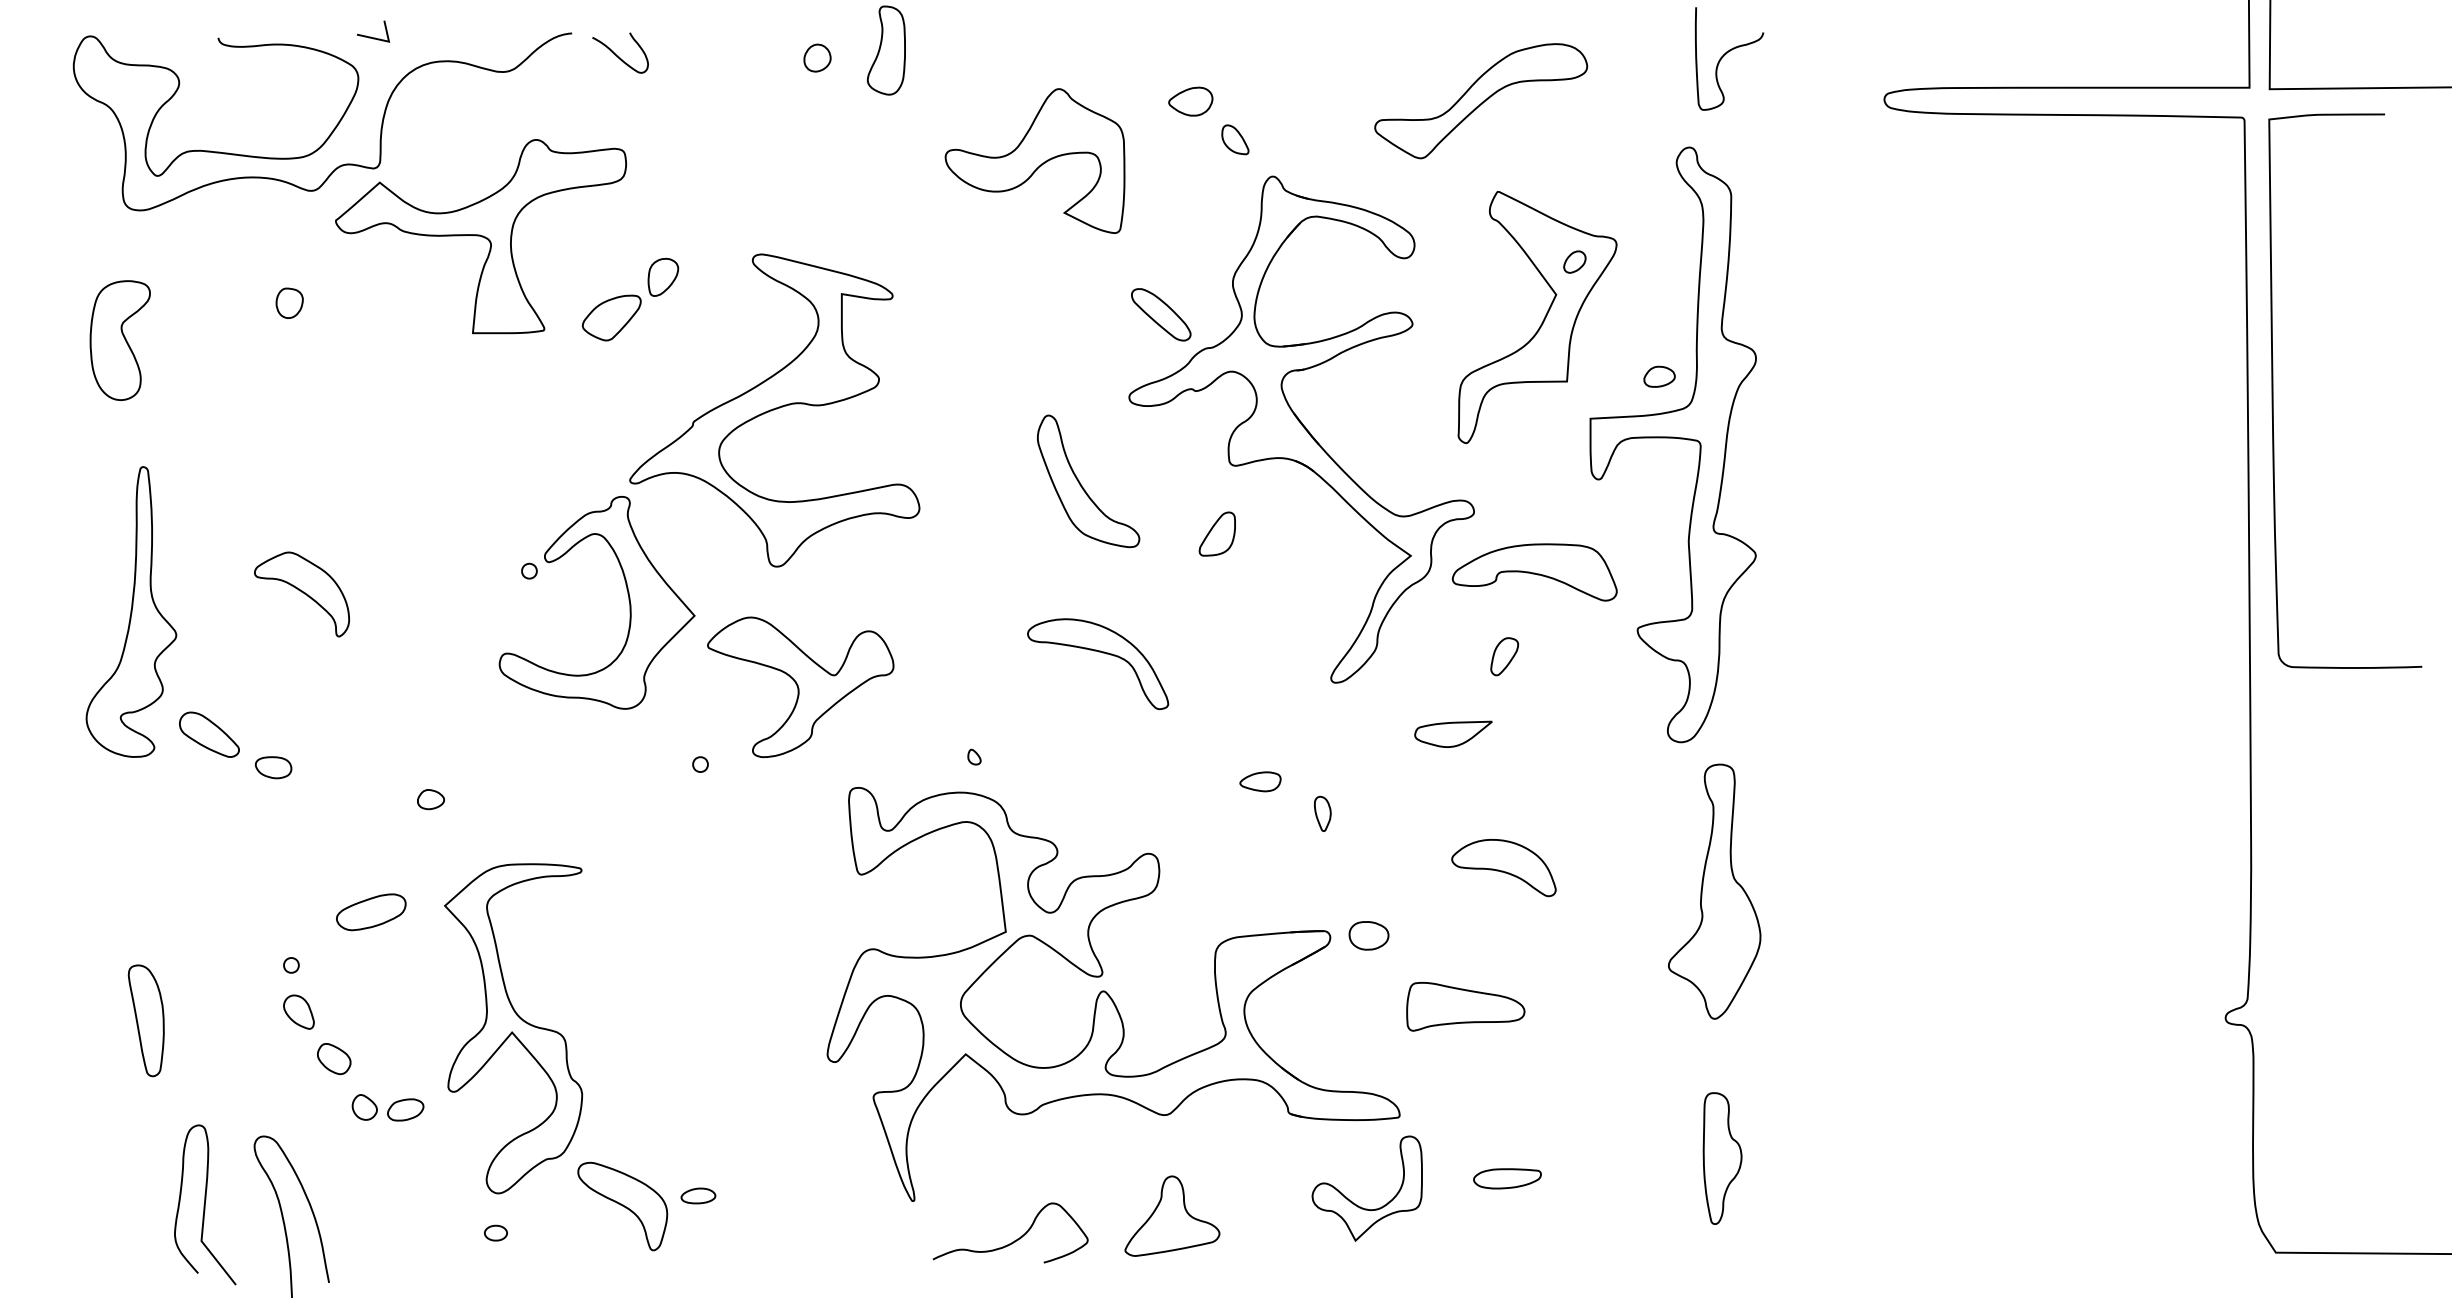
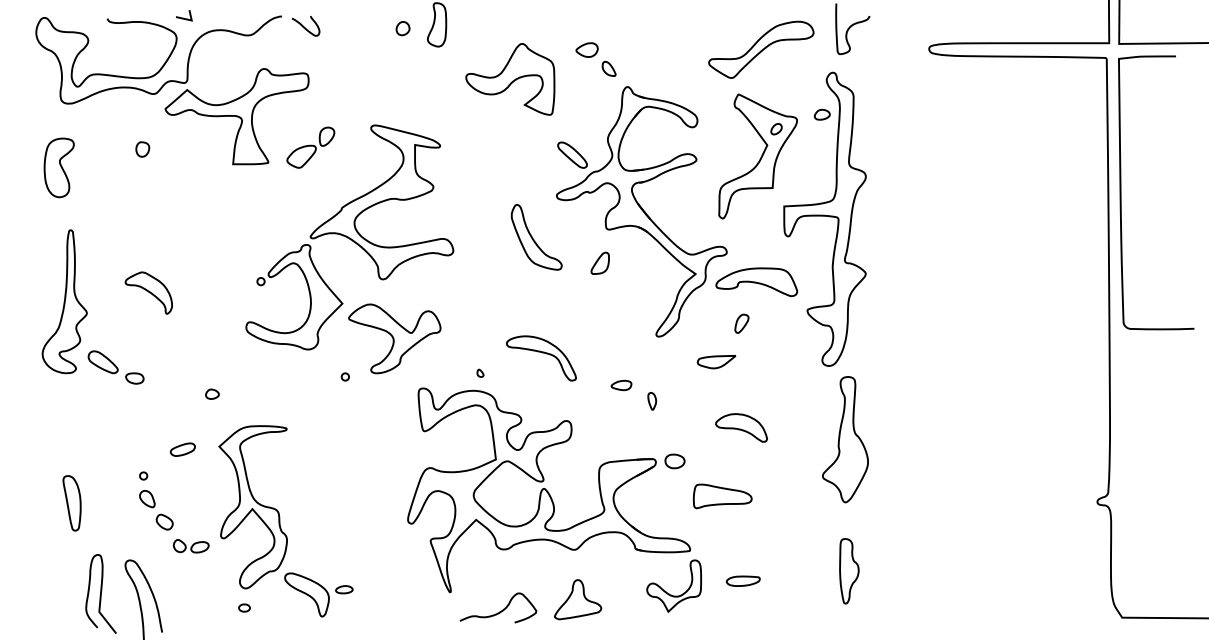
part: (1481, 100) -> (761, 49), moved
part: (1657, 376) -> (821, 114), moved
part: (1098, 664) -> (541, 358), moved
part: (370, 911) -> (182, 449), size x0.71

